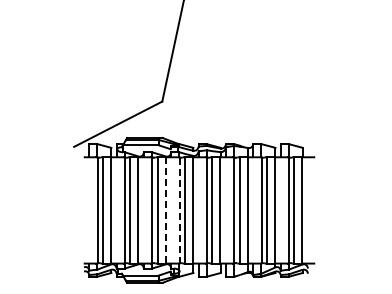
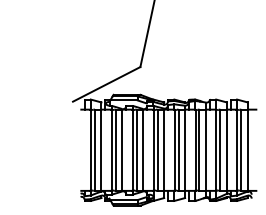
line: (165, 210) -> (142, 150), dashed -> solid
line: (179, 210) -> (153, 150), dashed -> solid

